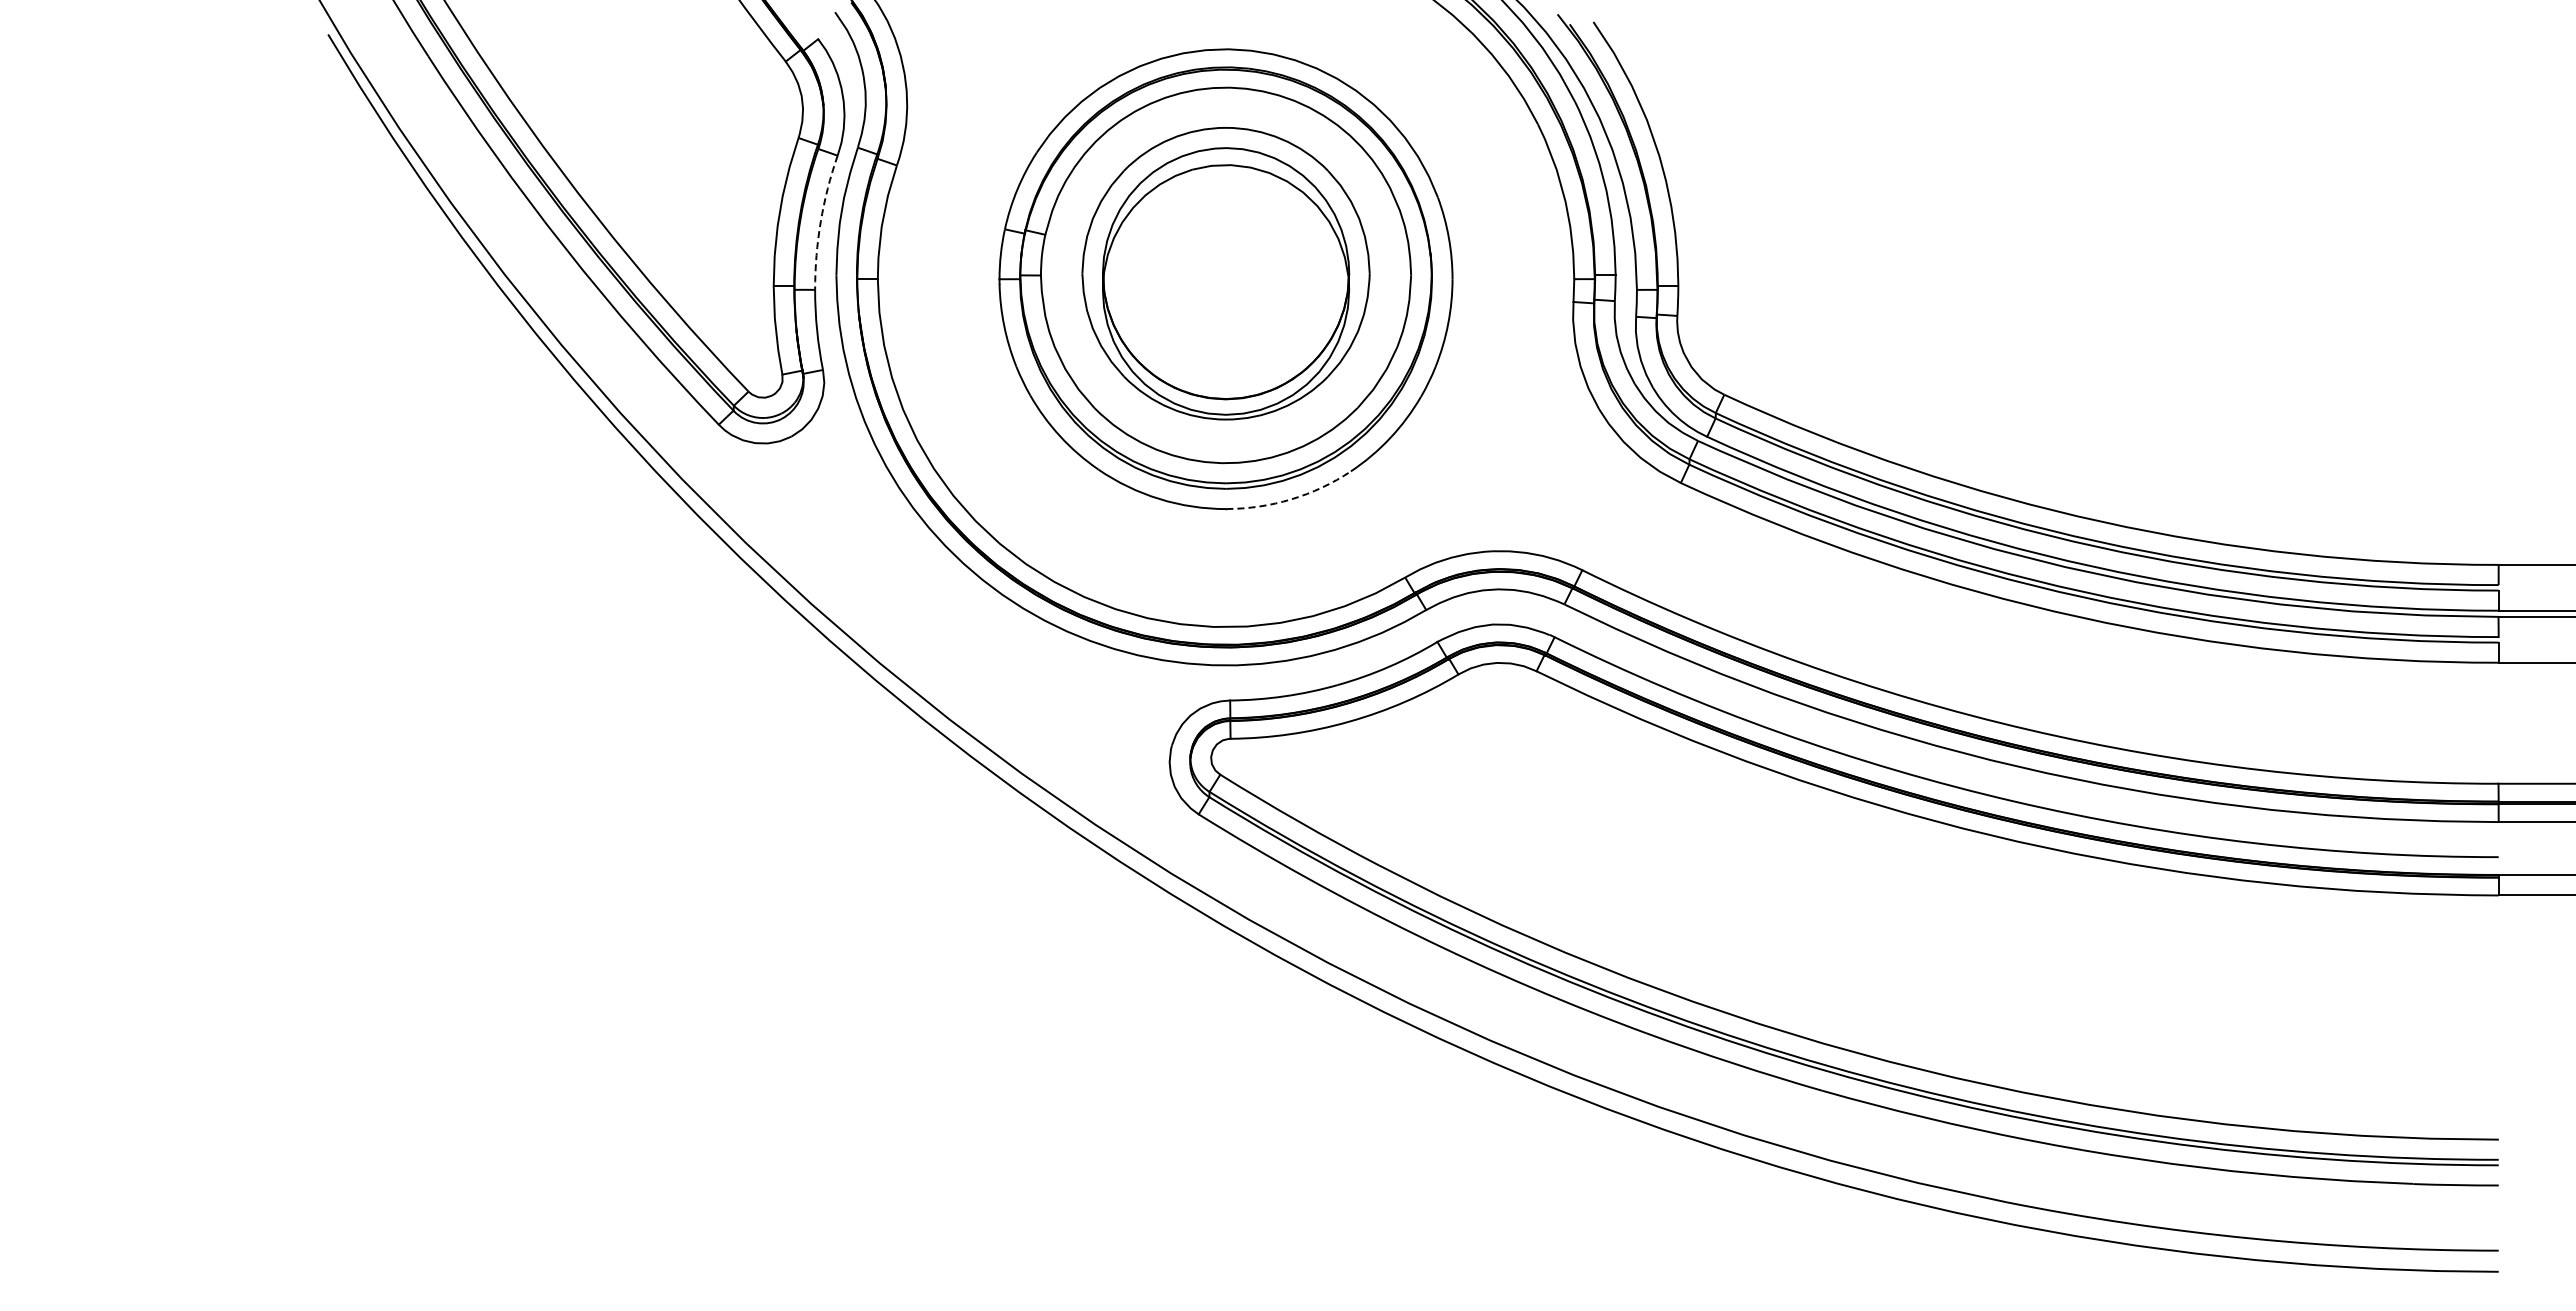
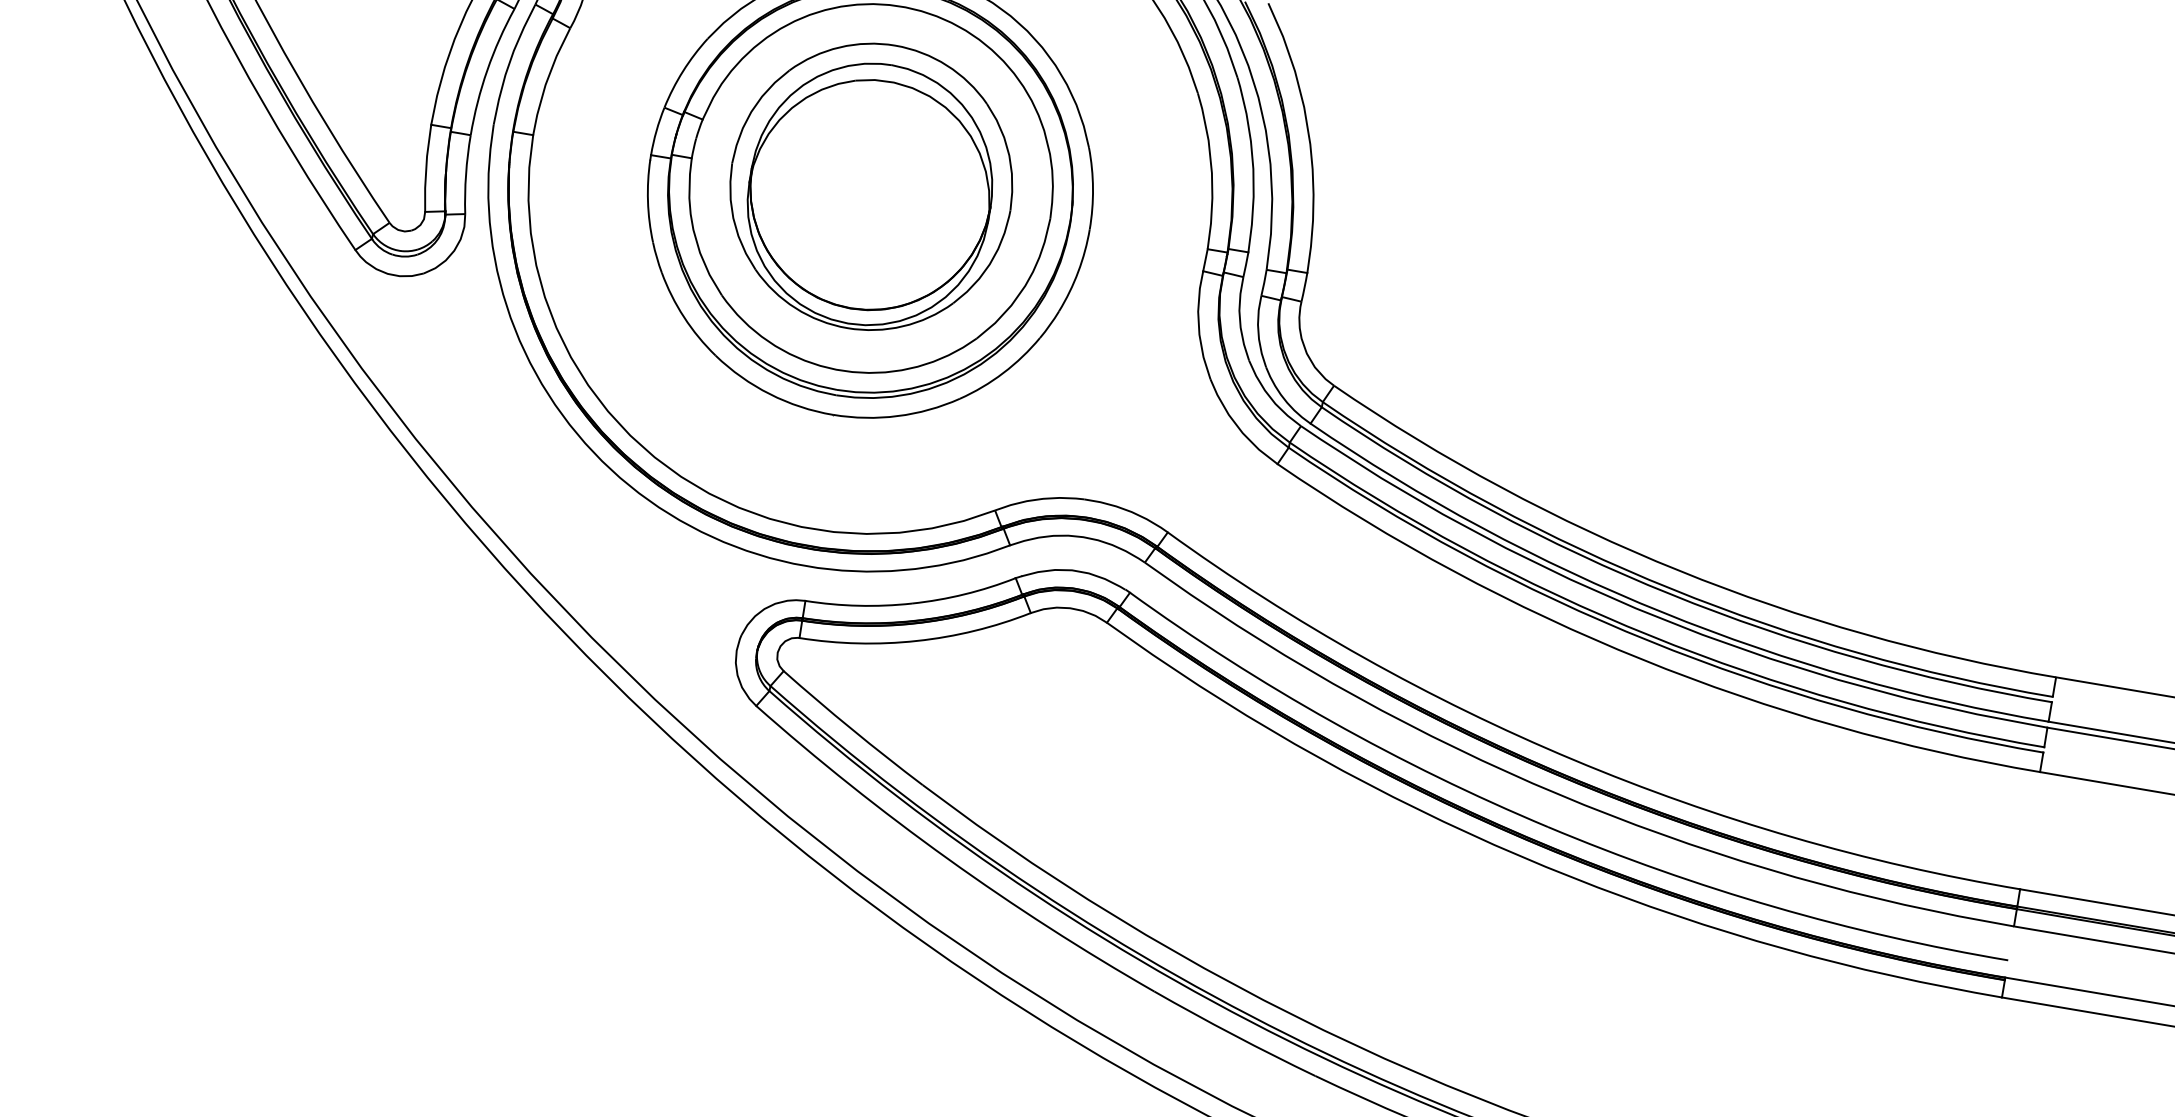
arc: (820, 221) -> (487, 69), dashed -> solid
arc: (1291, 499) -> (897, 416), dashed -> solid

